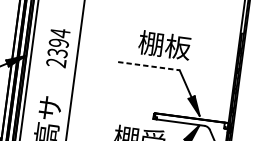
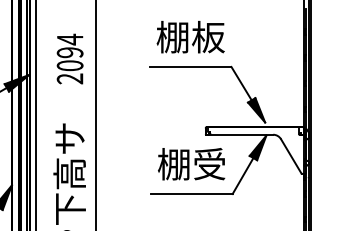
text: (164, 45) -> (190, 37), moved
text: (57, 52) -> (70, 65), 2394 -> 2094
line: (148, 65) -> (190, 66), dashed -> solid

